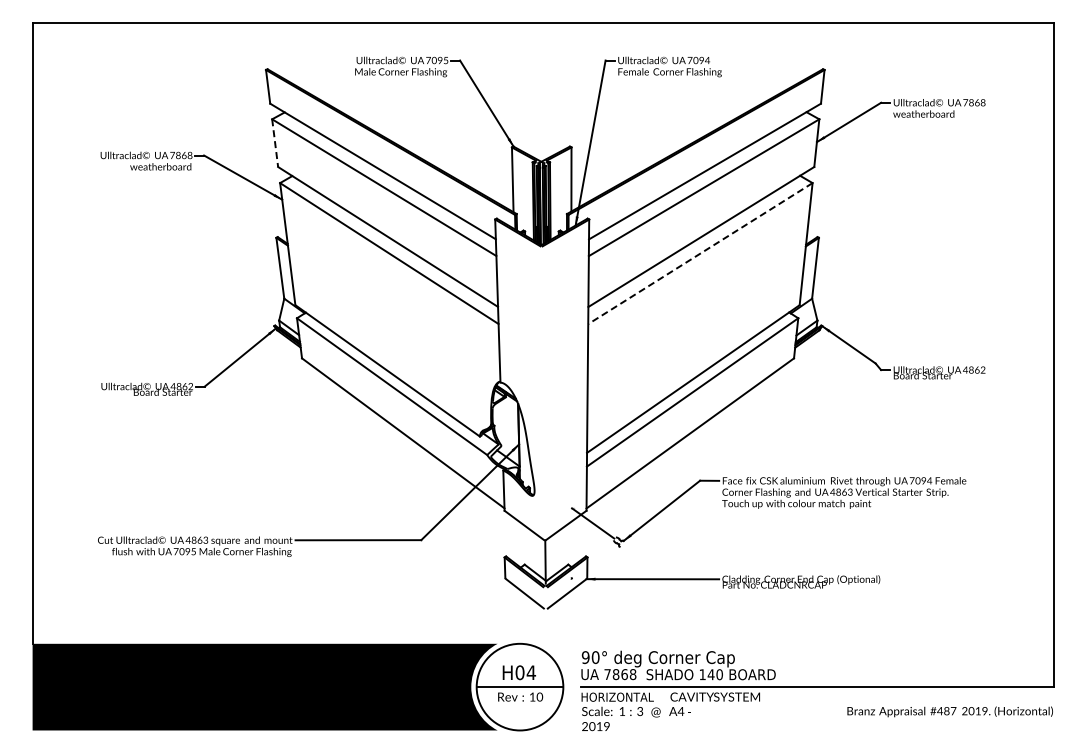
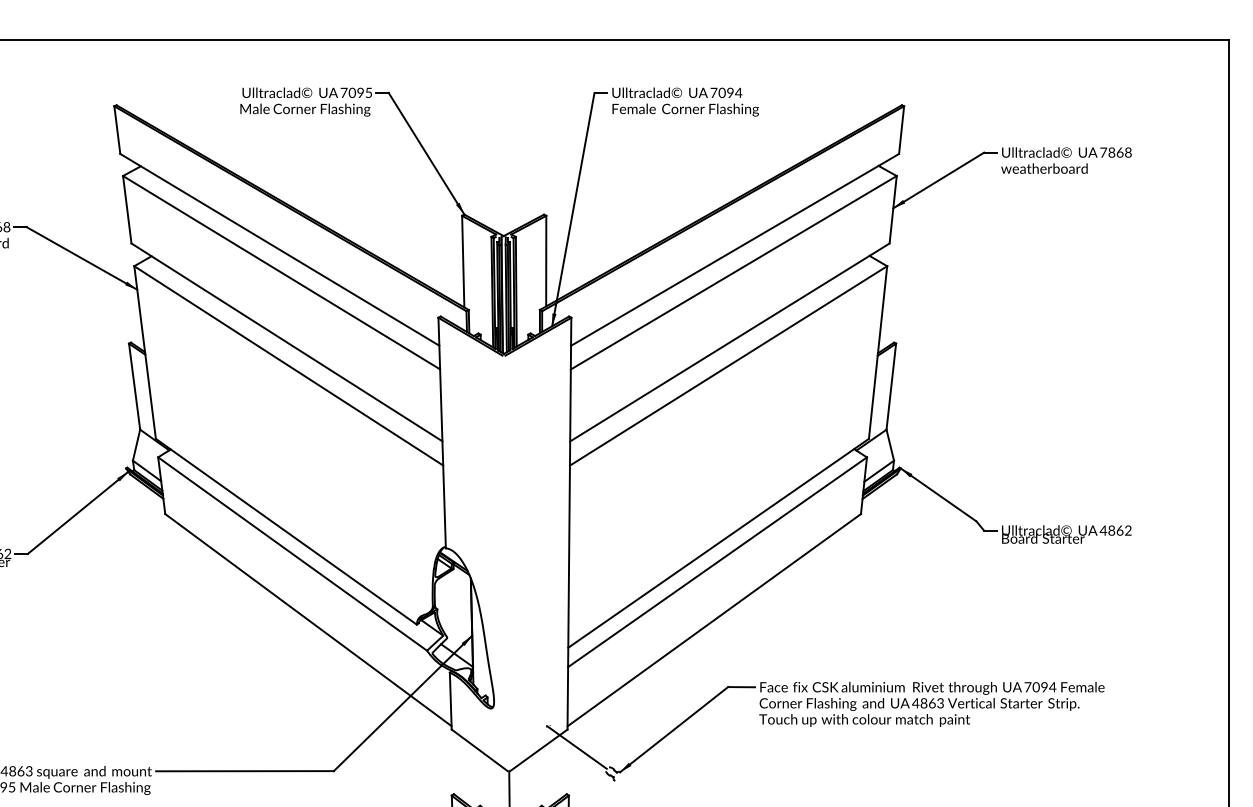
line: (275, 143) -> (127, 210), dashed -> solid
line: (699, 253) -> (727, 365), dashed -> solid

